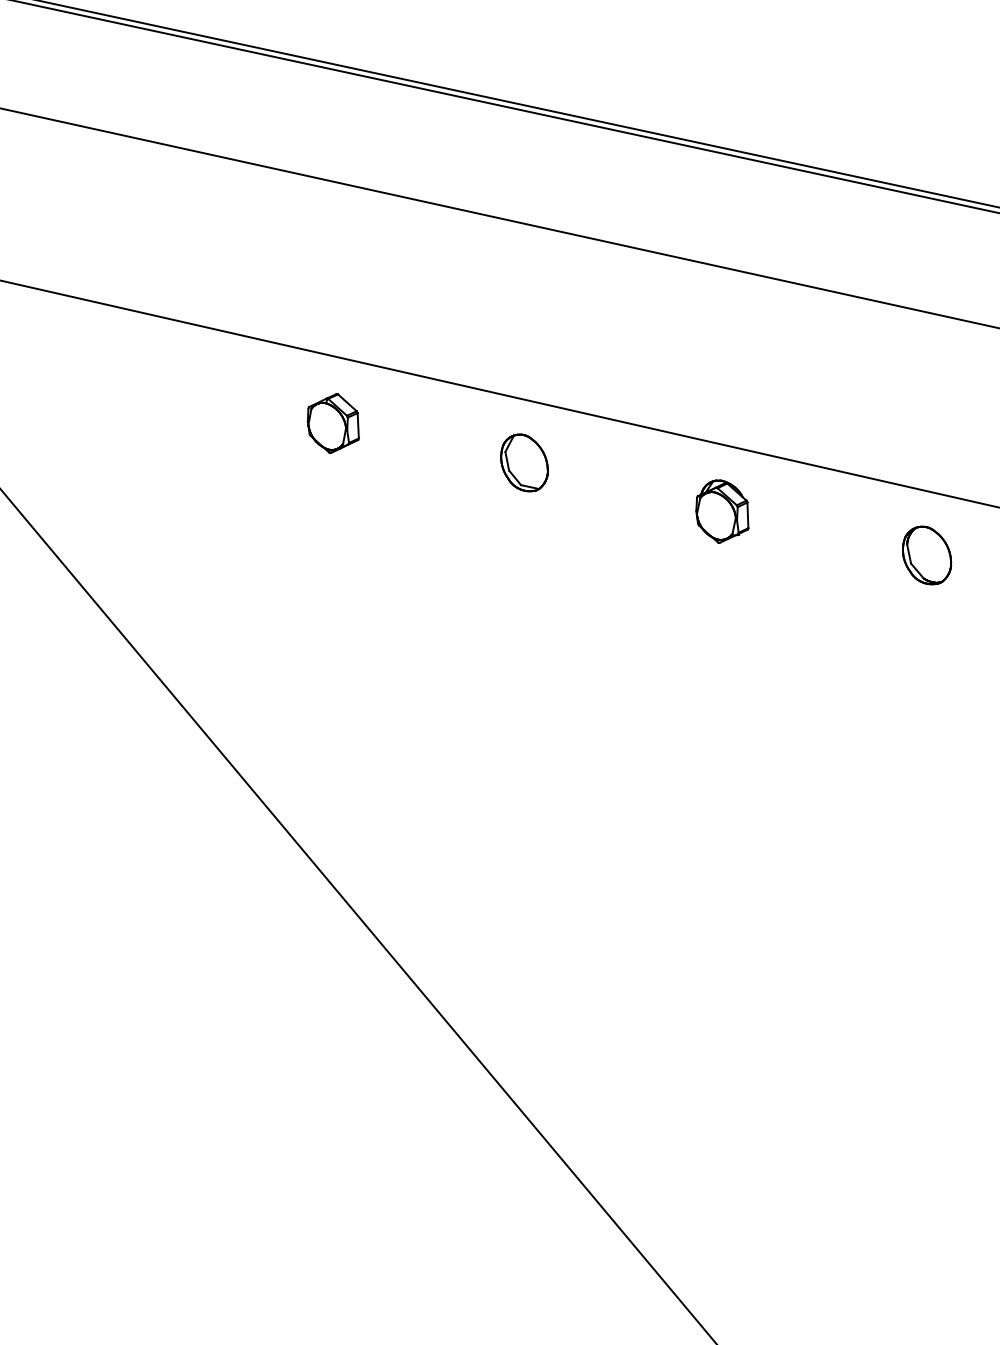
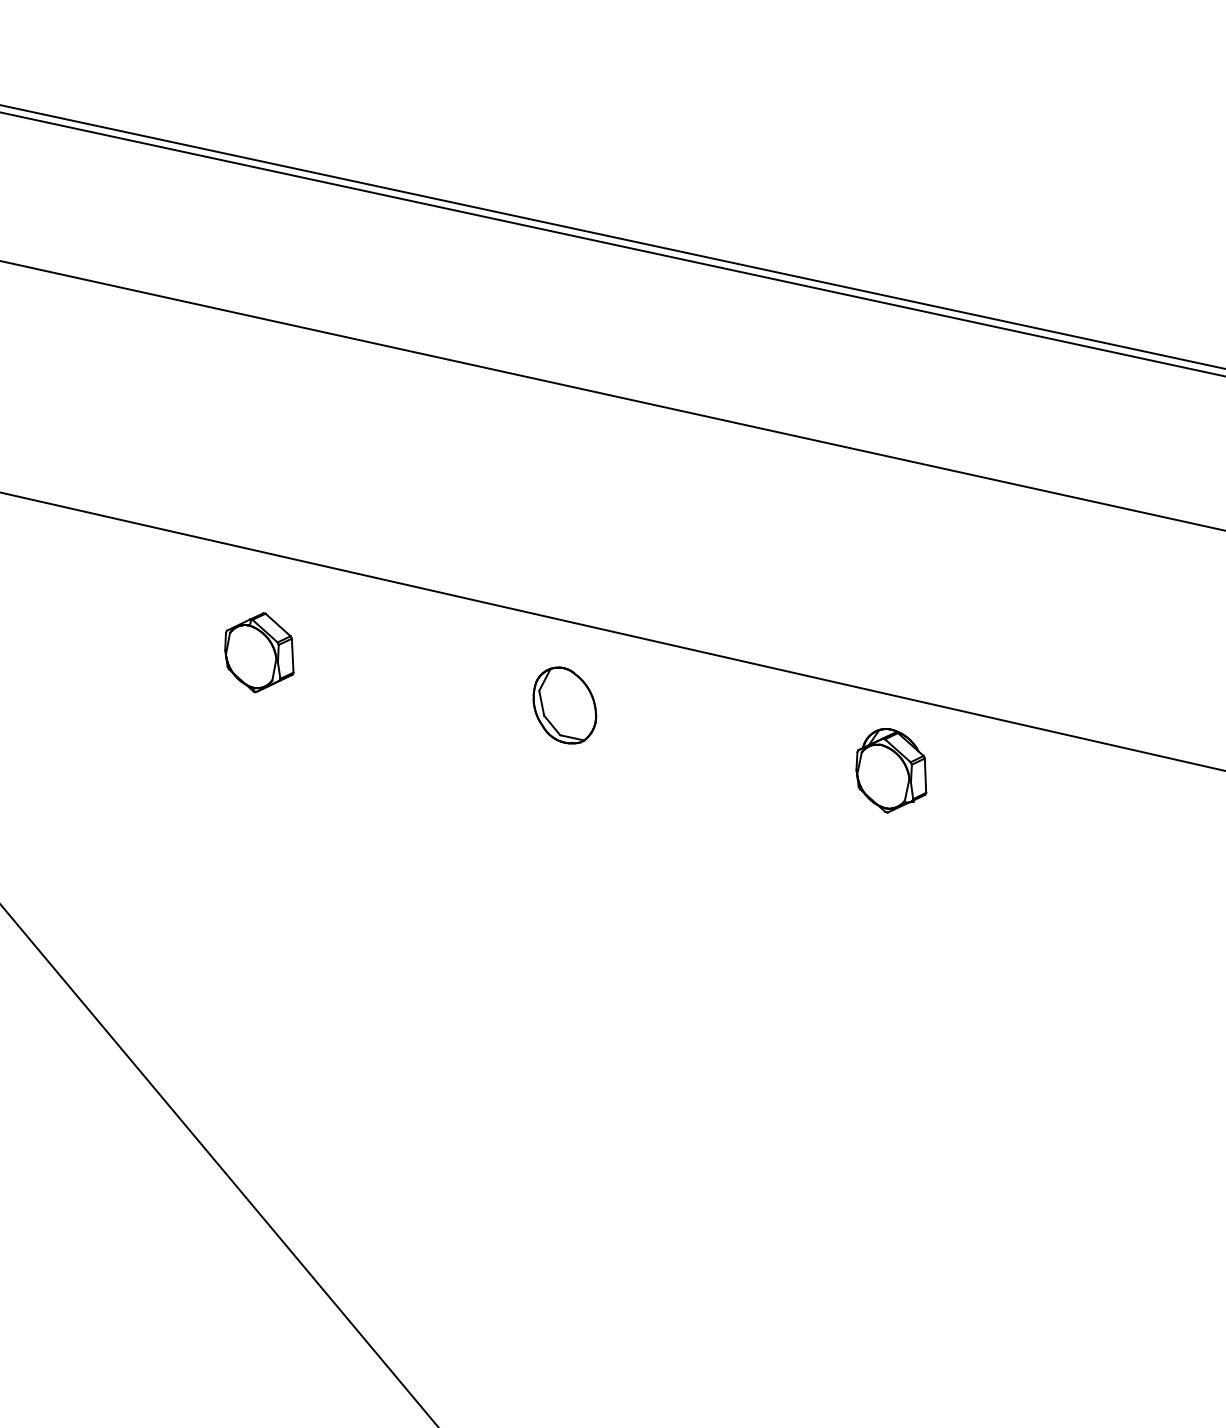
part: (332, 423) -> (258, 652), moved
part: (722, 511) -> (891, 770), moved
part: (927, 555) -> (1104, 829), removed

